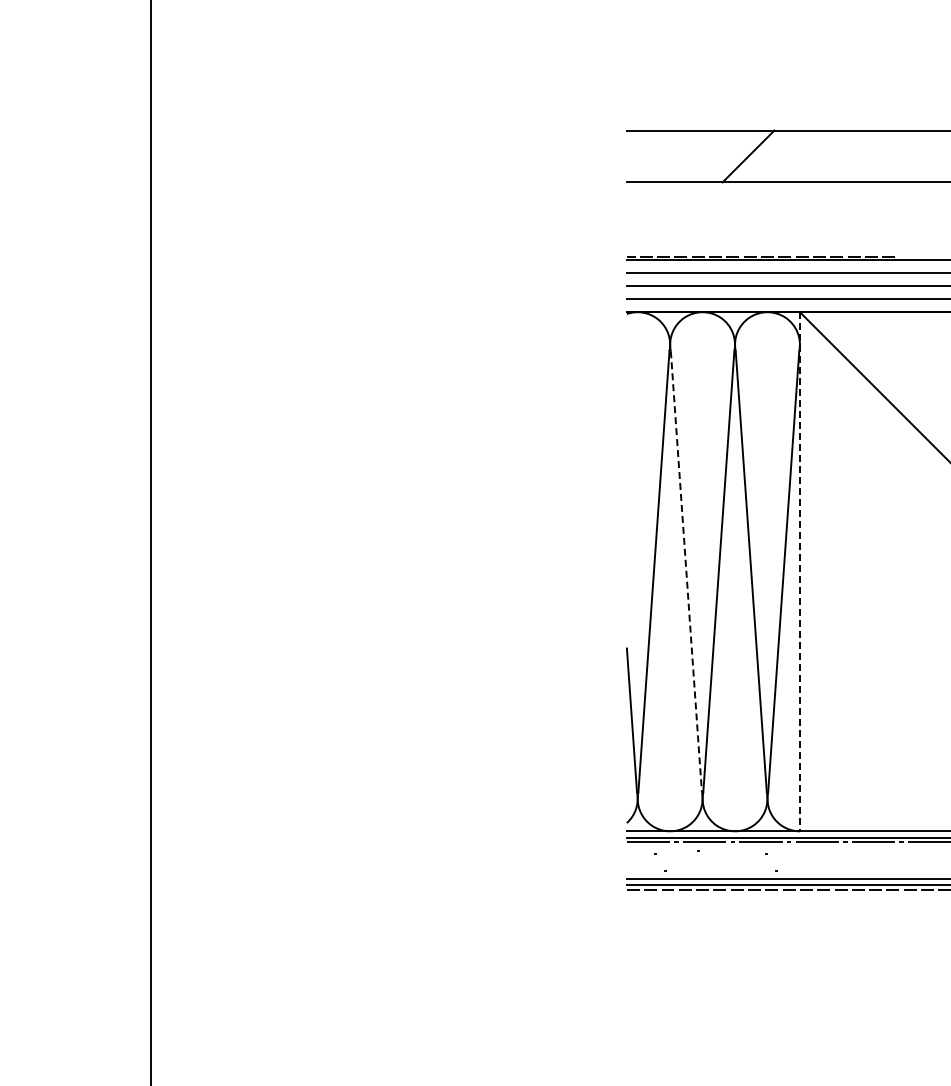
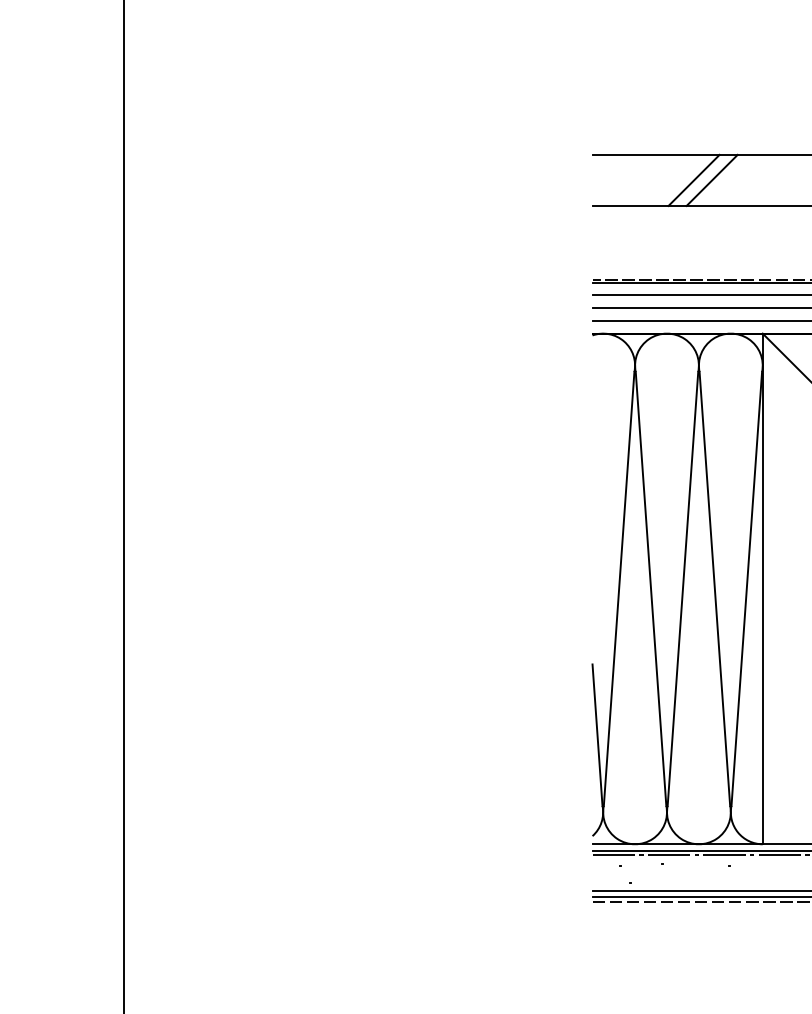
line: (730, 156) -> (694, 180), added
line: (799, 571) -> (762, 588), dashed -> solid
line: (686, 572) -> (651, 589), dashed -> solid

